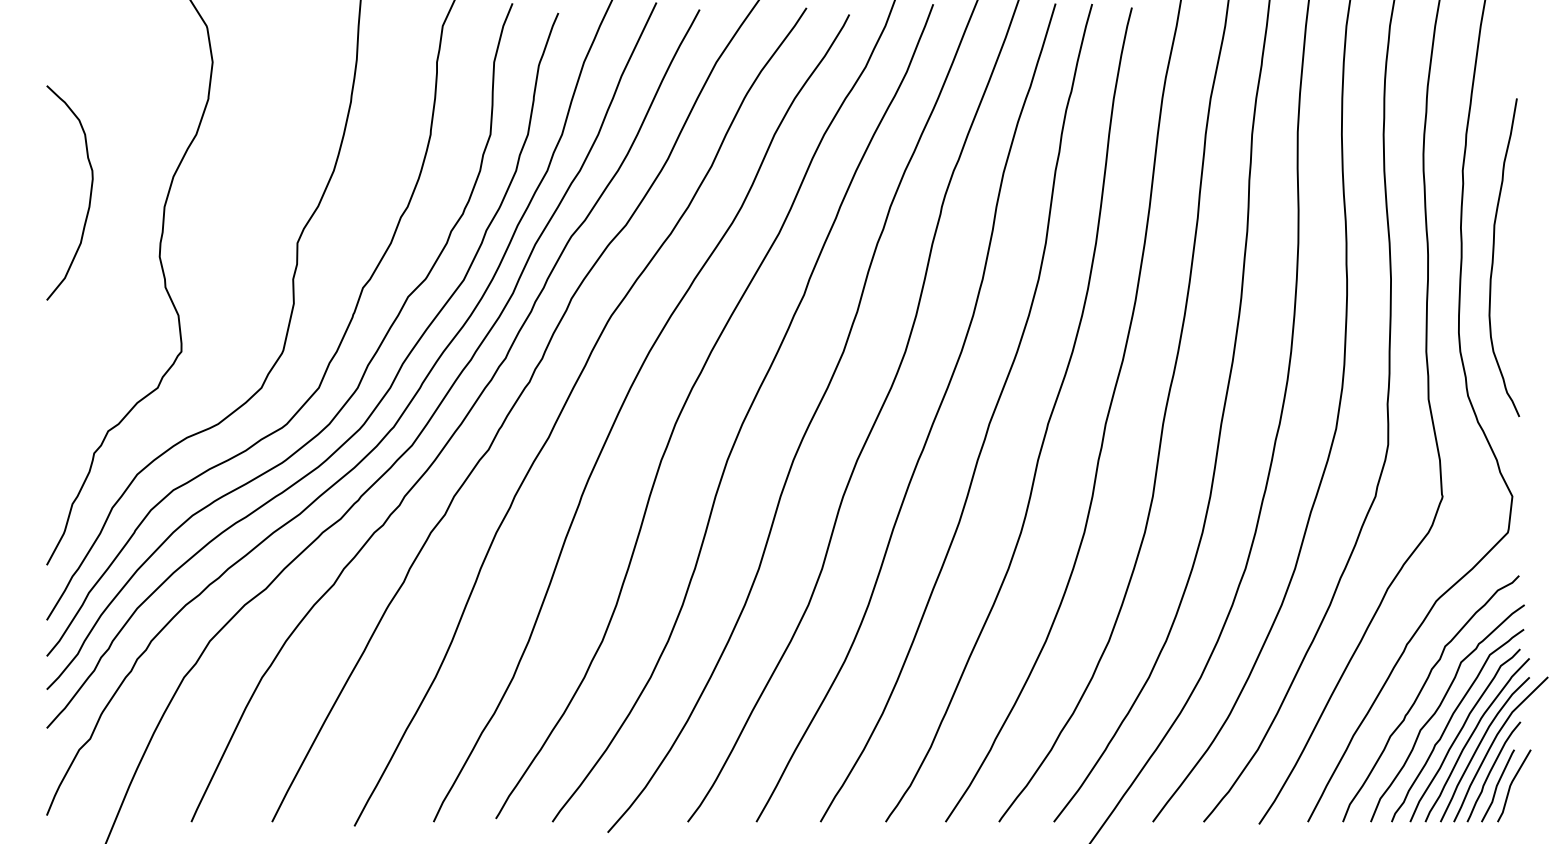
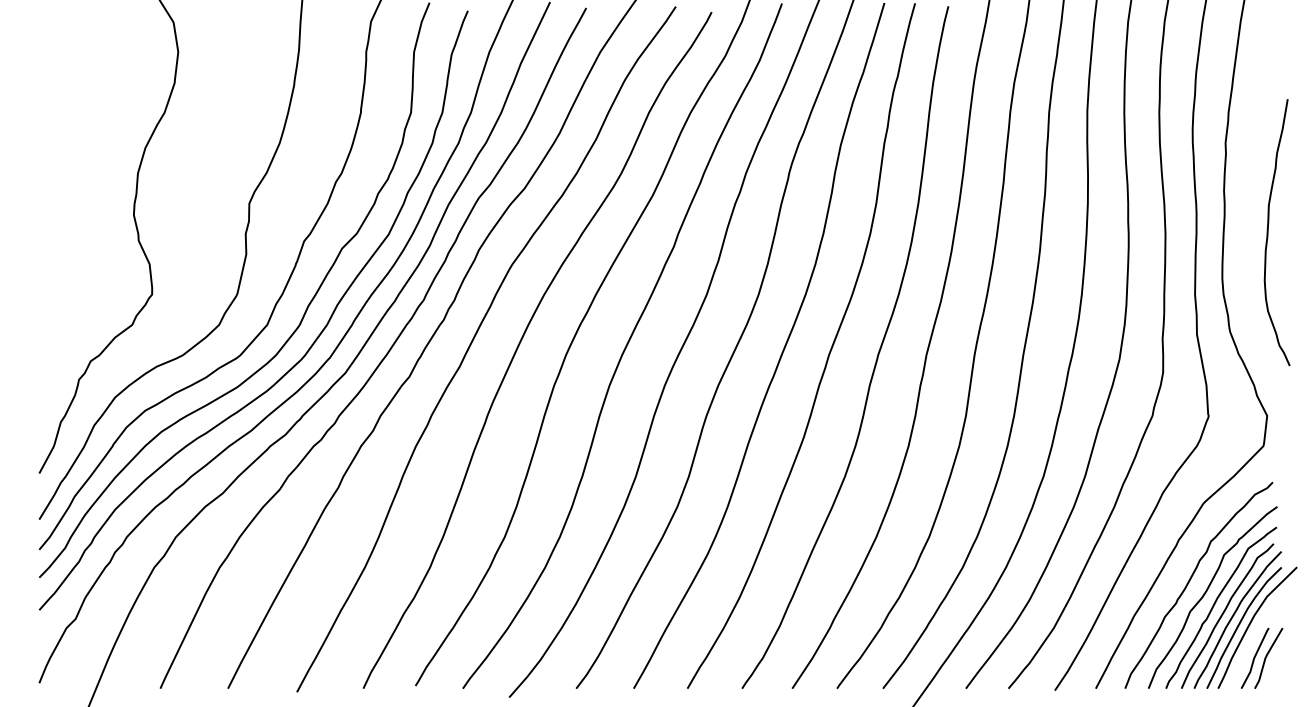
curve: (89, 195) -> (75, 163), removed
curve: (1494, 253) -> (1268, 229), moved
curve: (1491, 771) -> (1249, 646), removed

